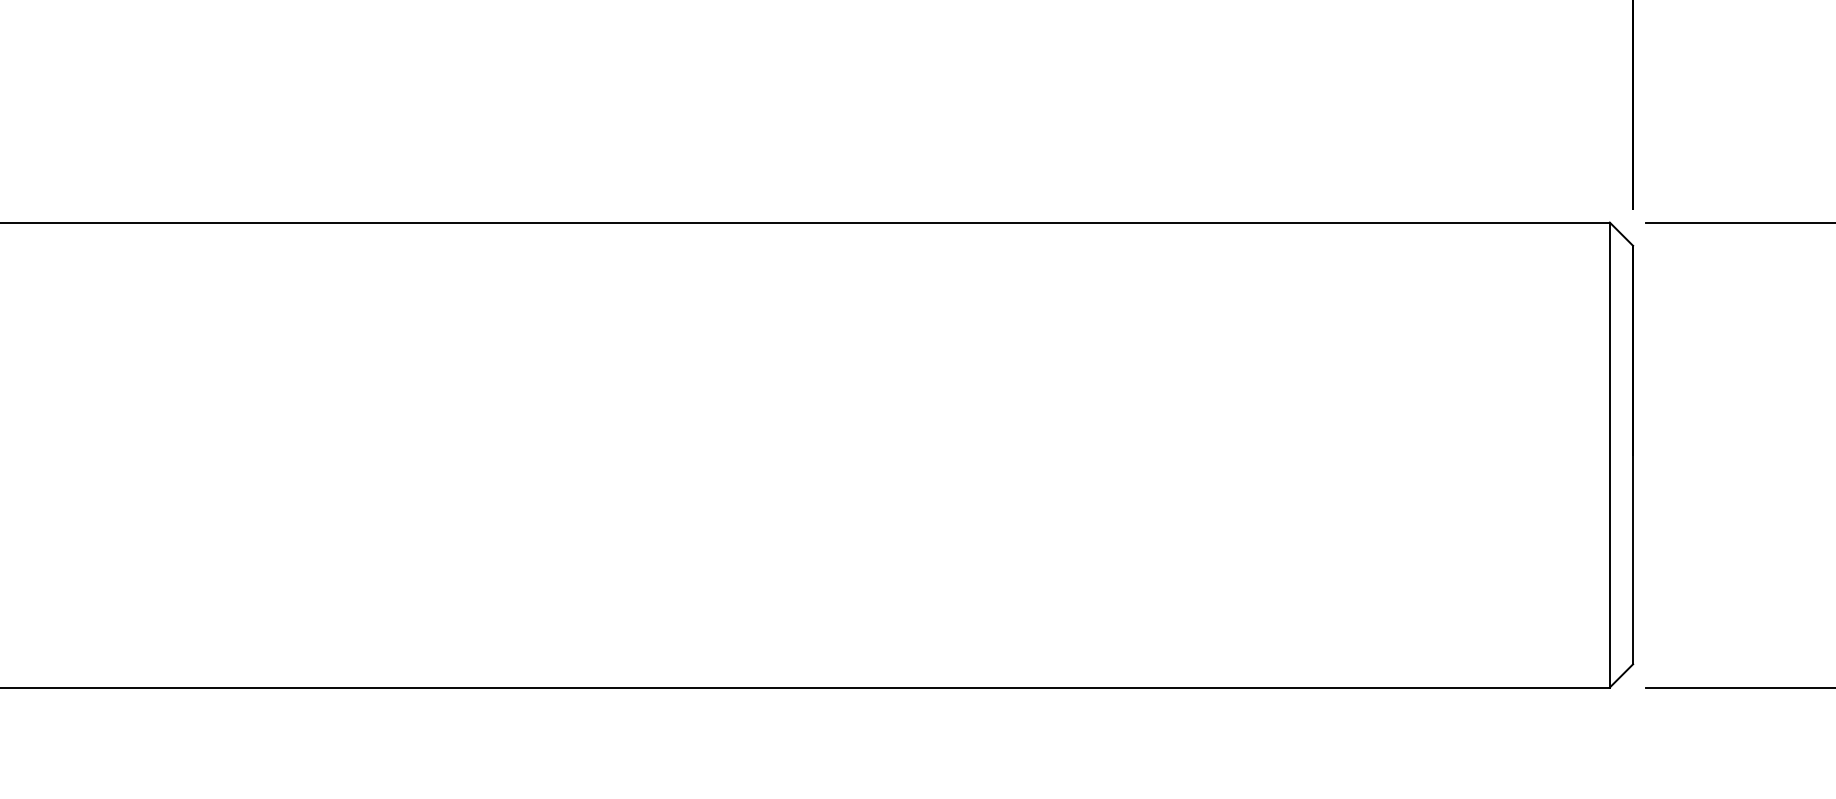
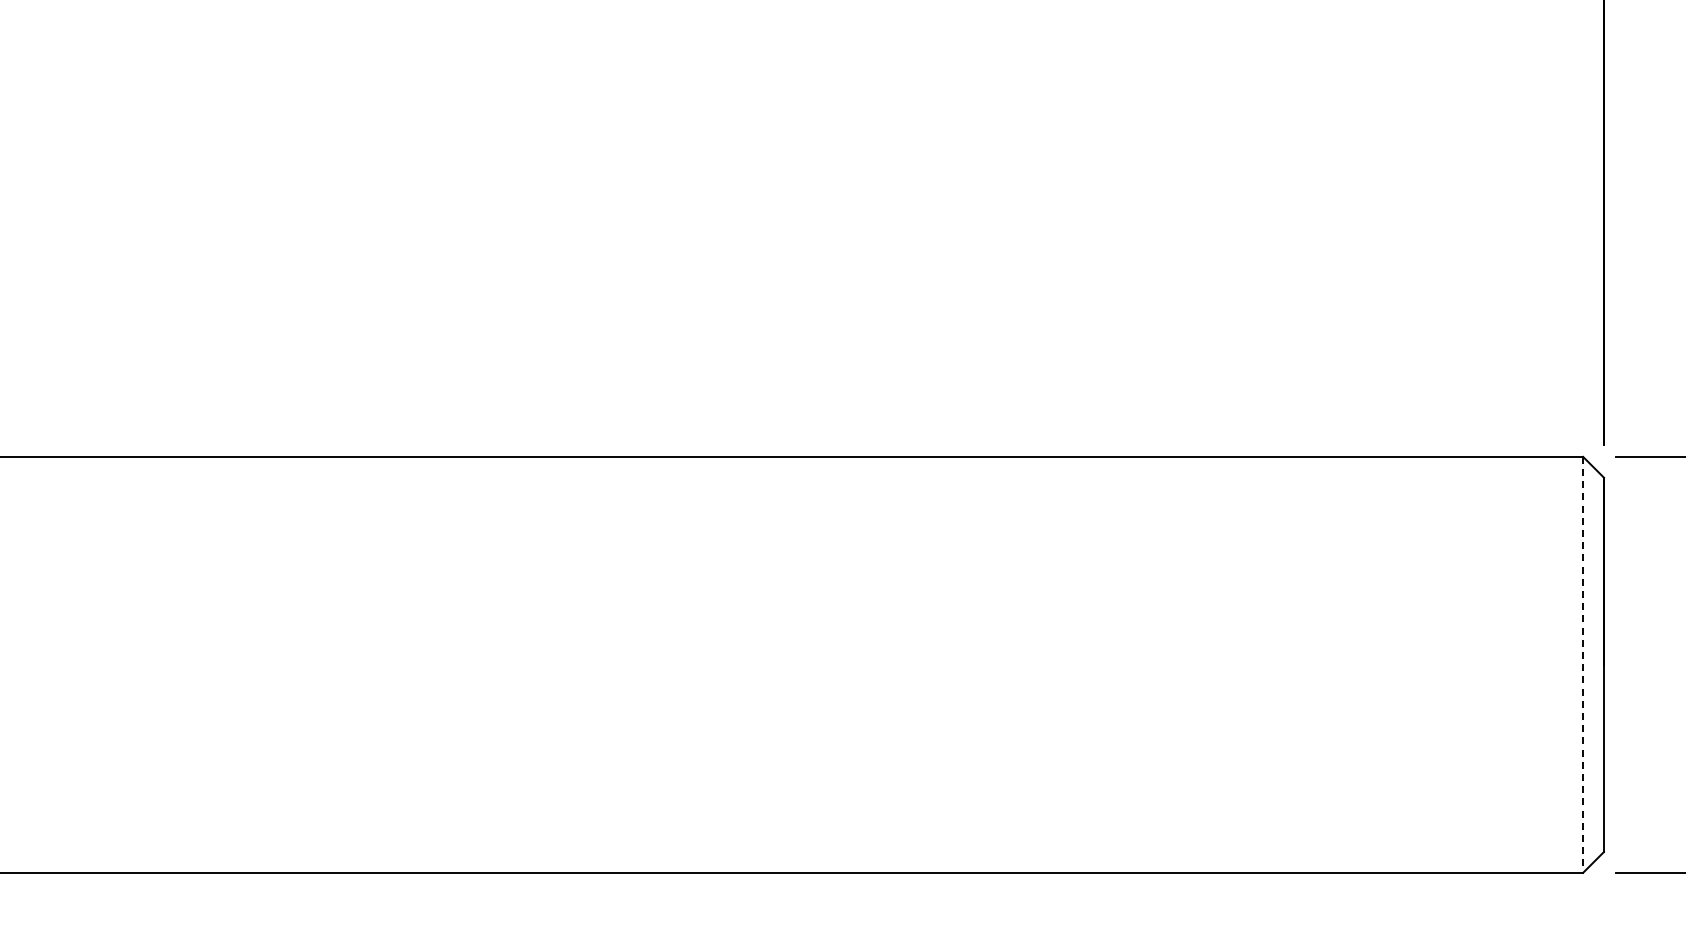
line: (1610, 454) -> (1583, 664), solid -> dashed

